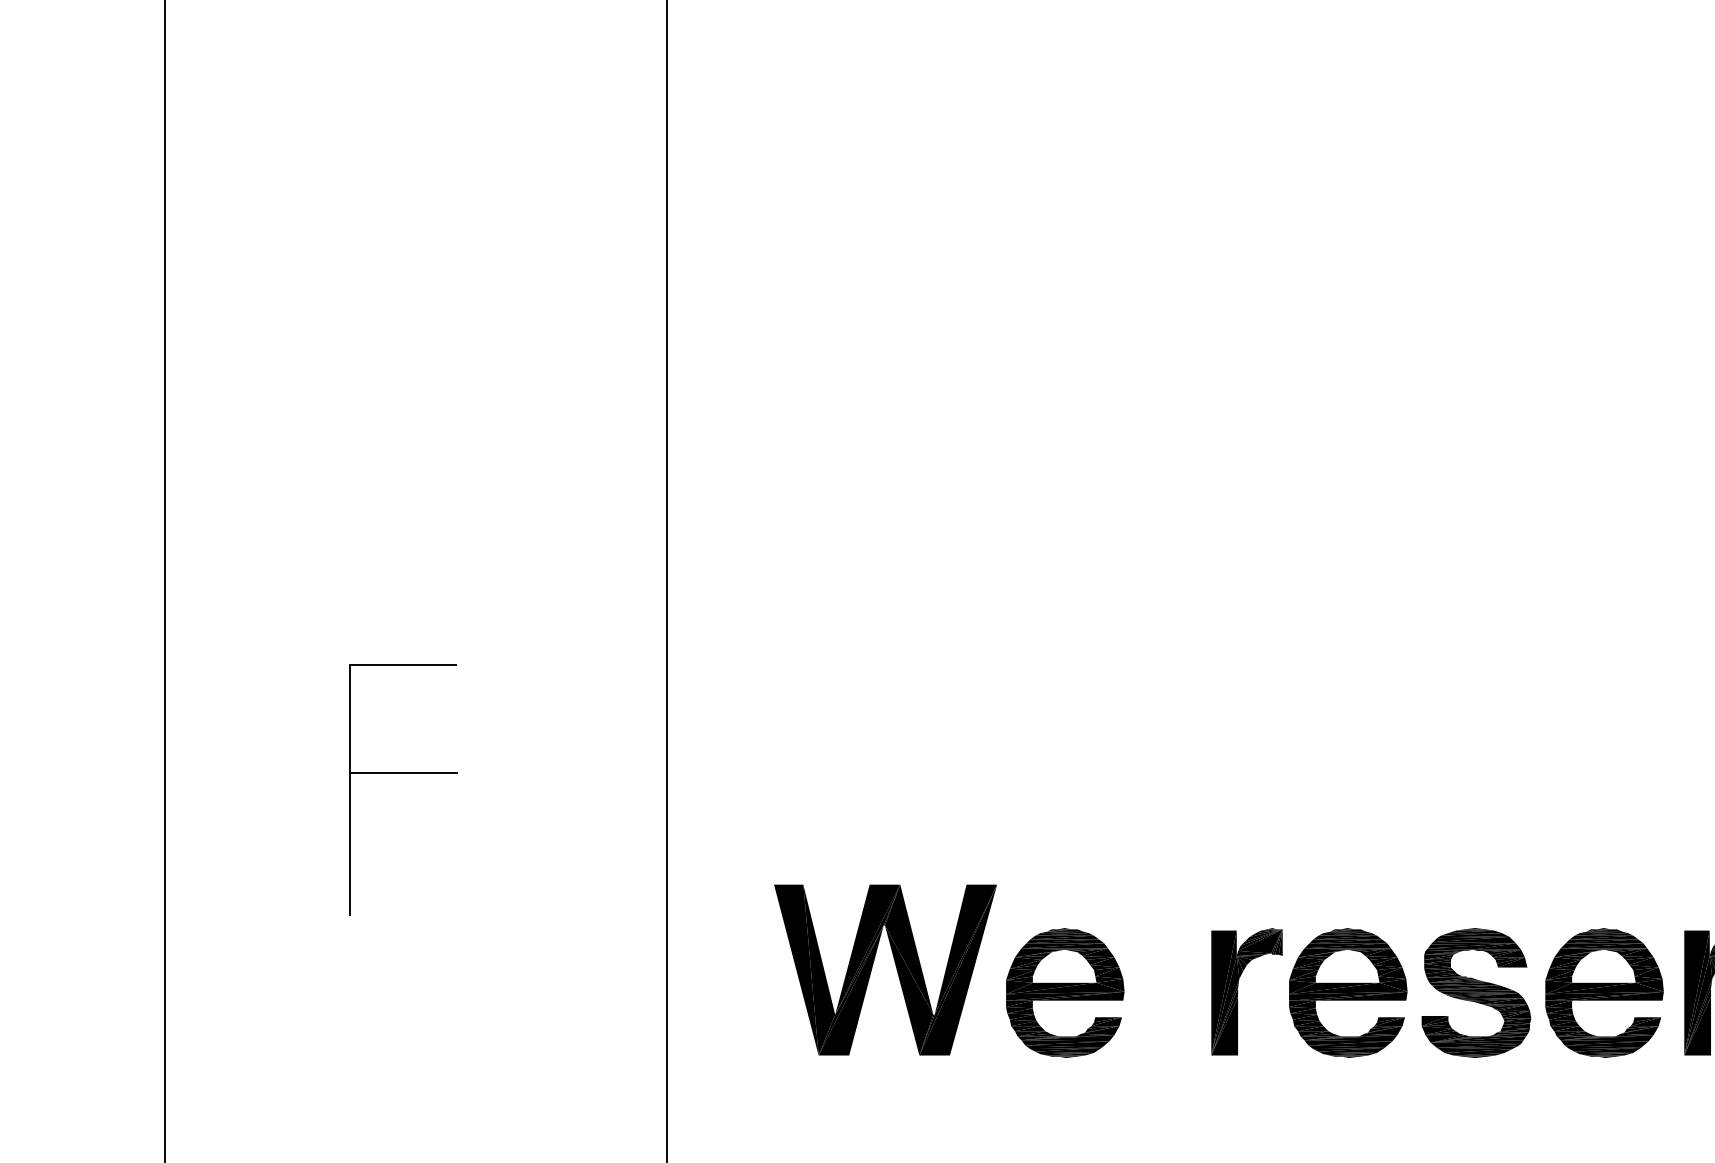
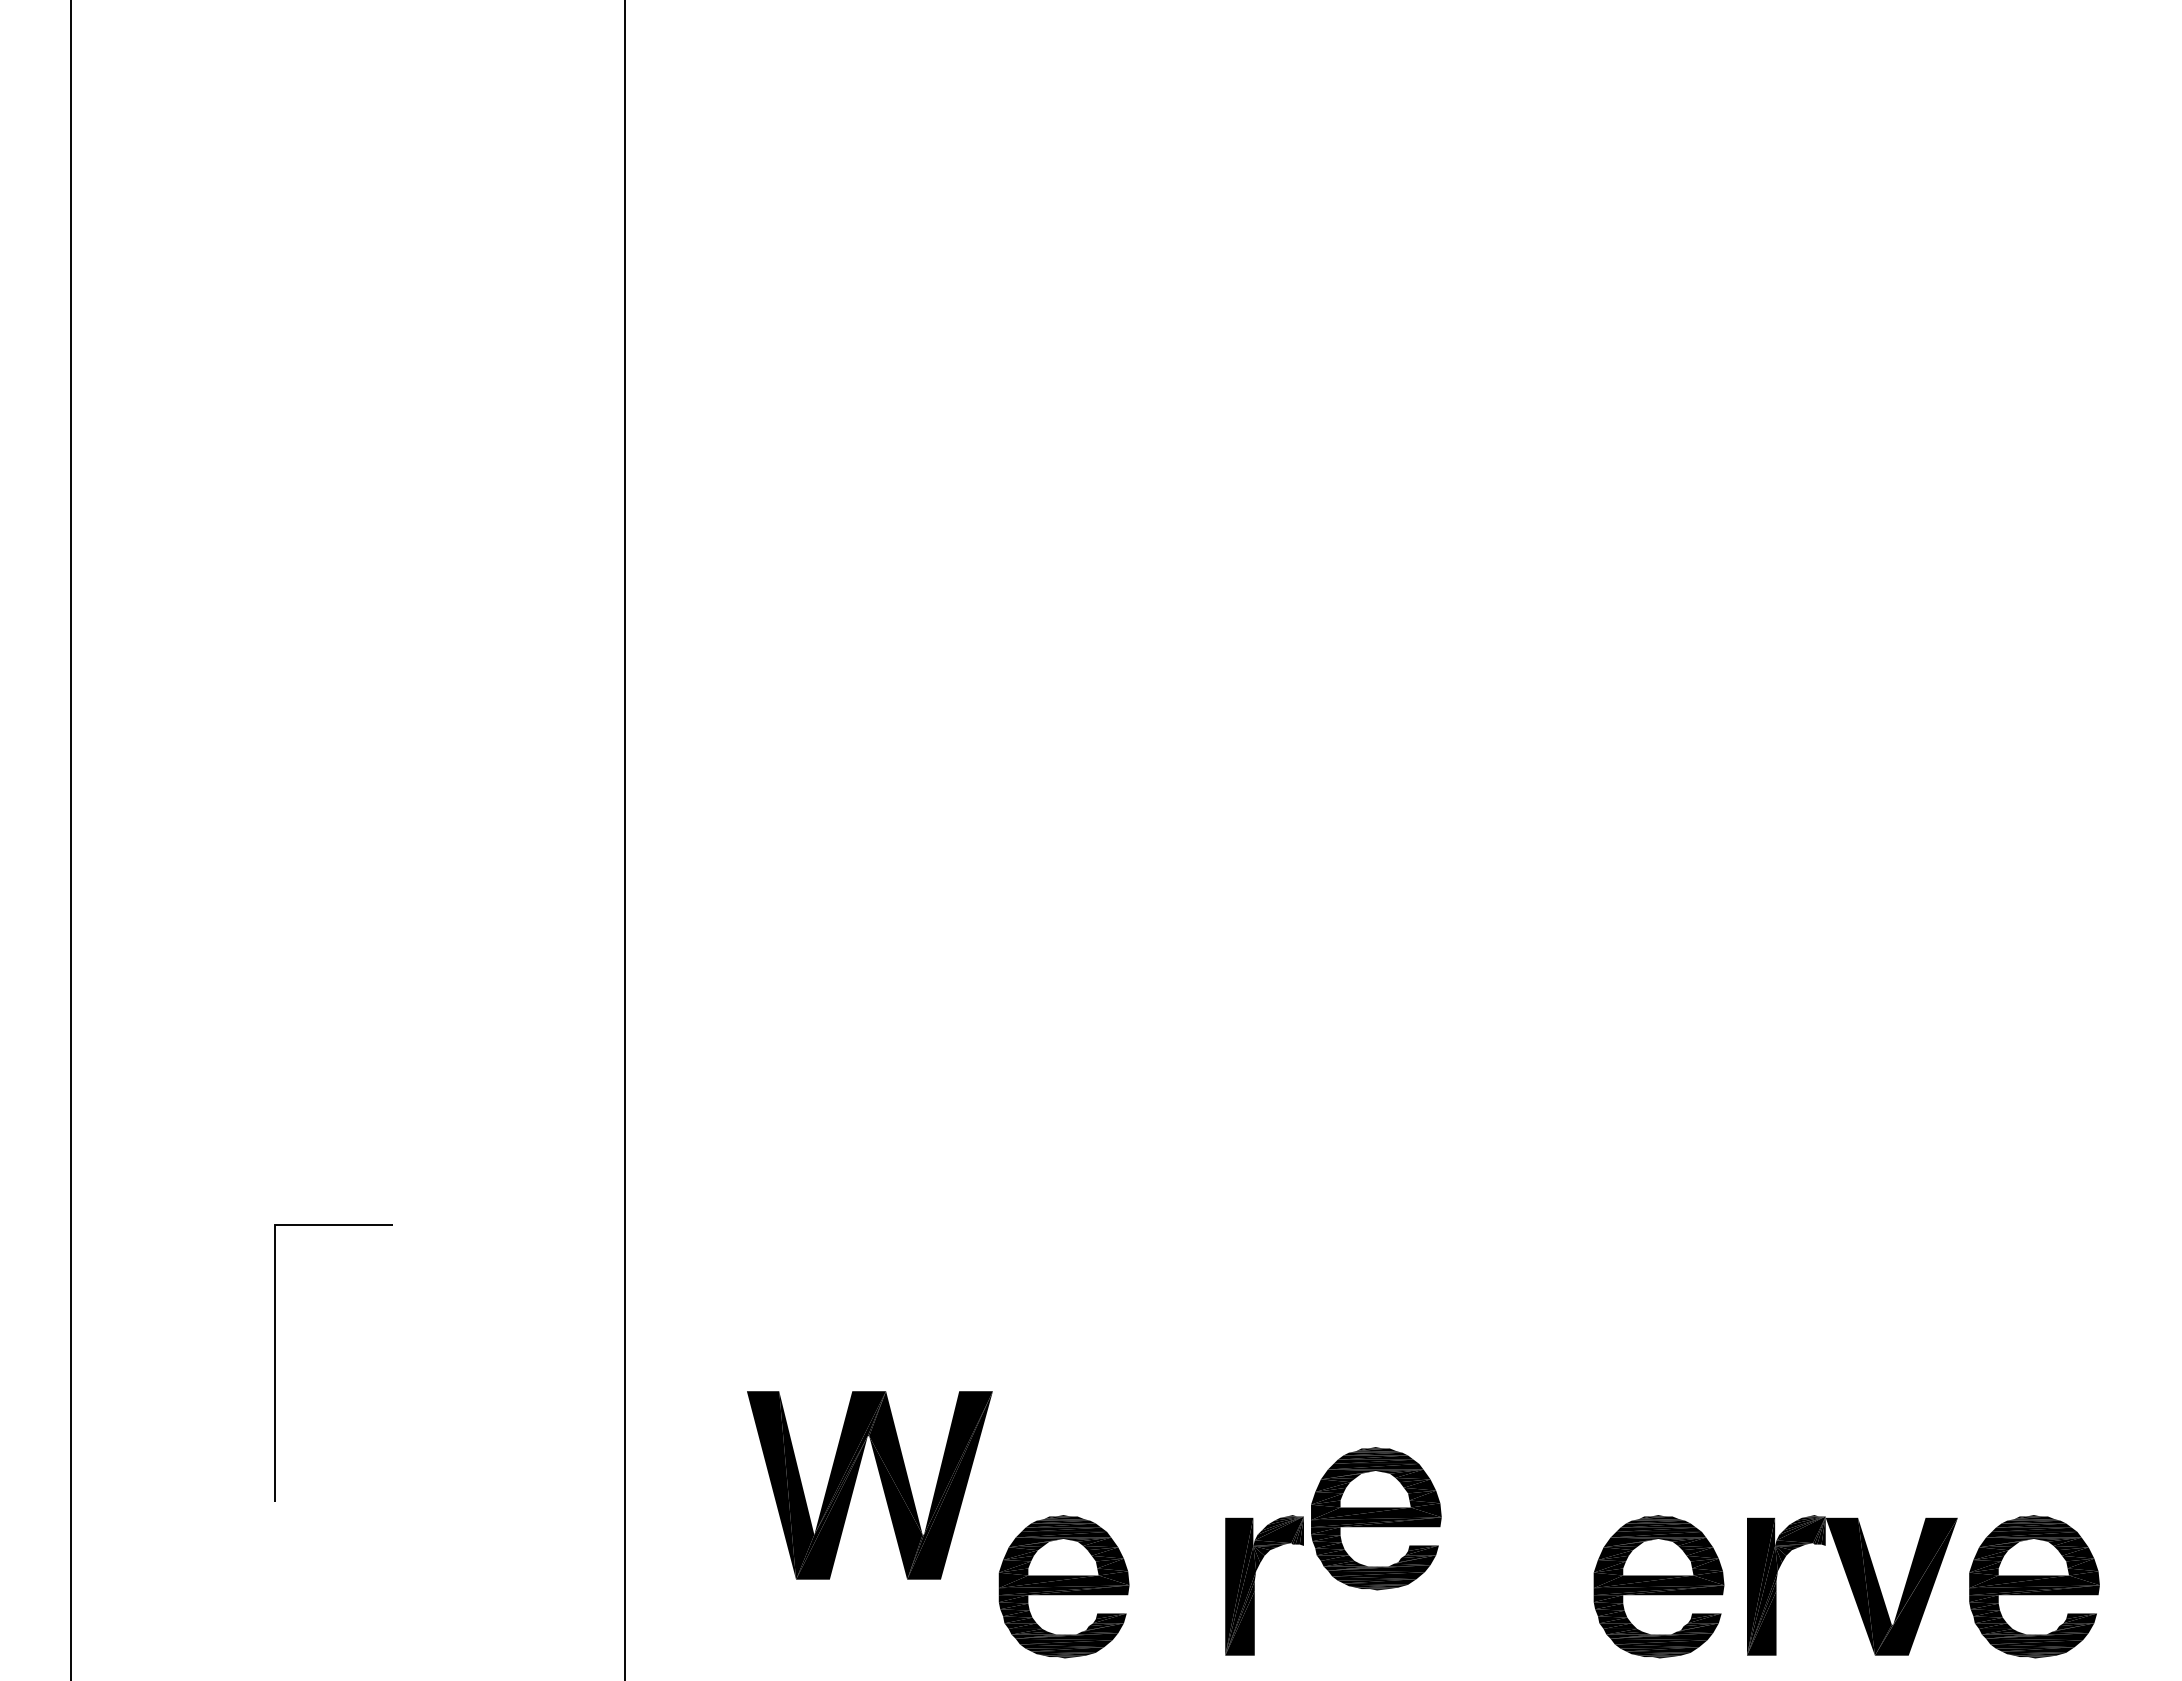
line: (402, 772) -> (333, 1343), removed
part: (896, 968) -> (881, 1483), moved
part: (1348, 992) -> (1376, 1518), moved
part: (1476, 992) -> (1517, 1586), removed

